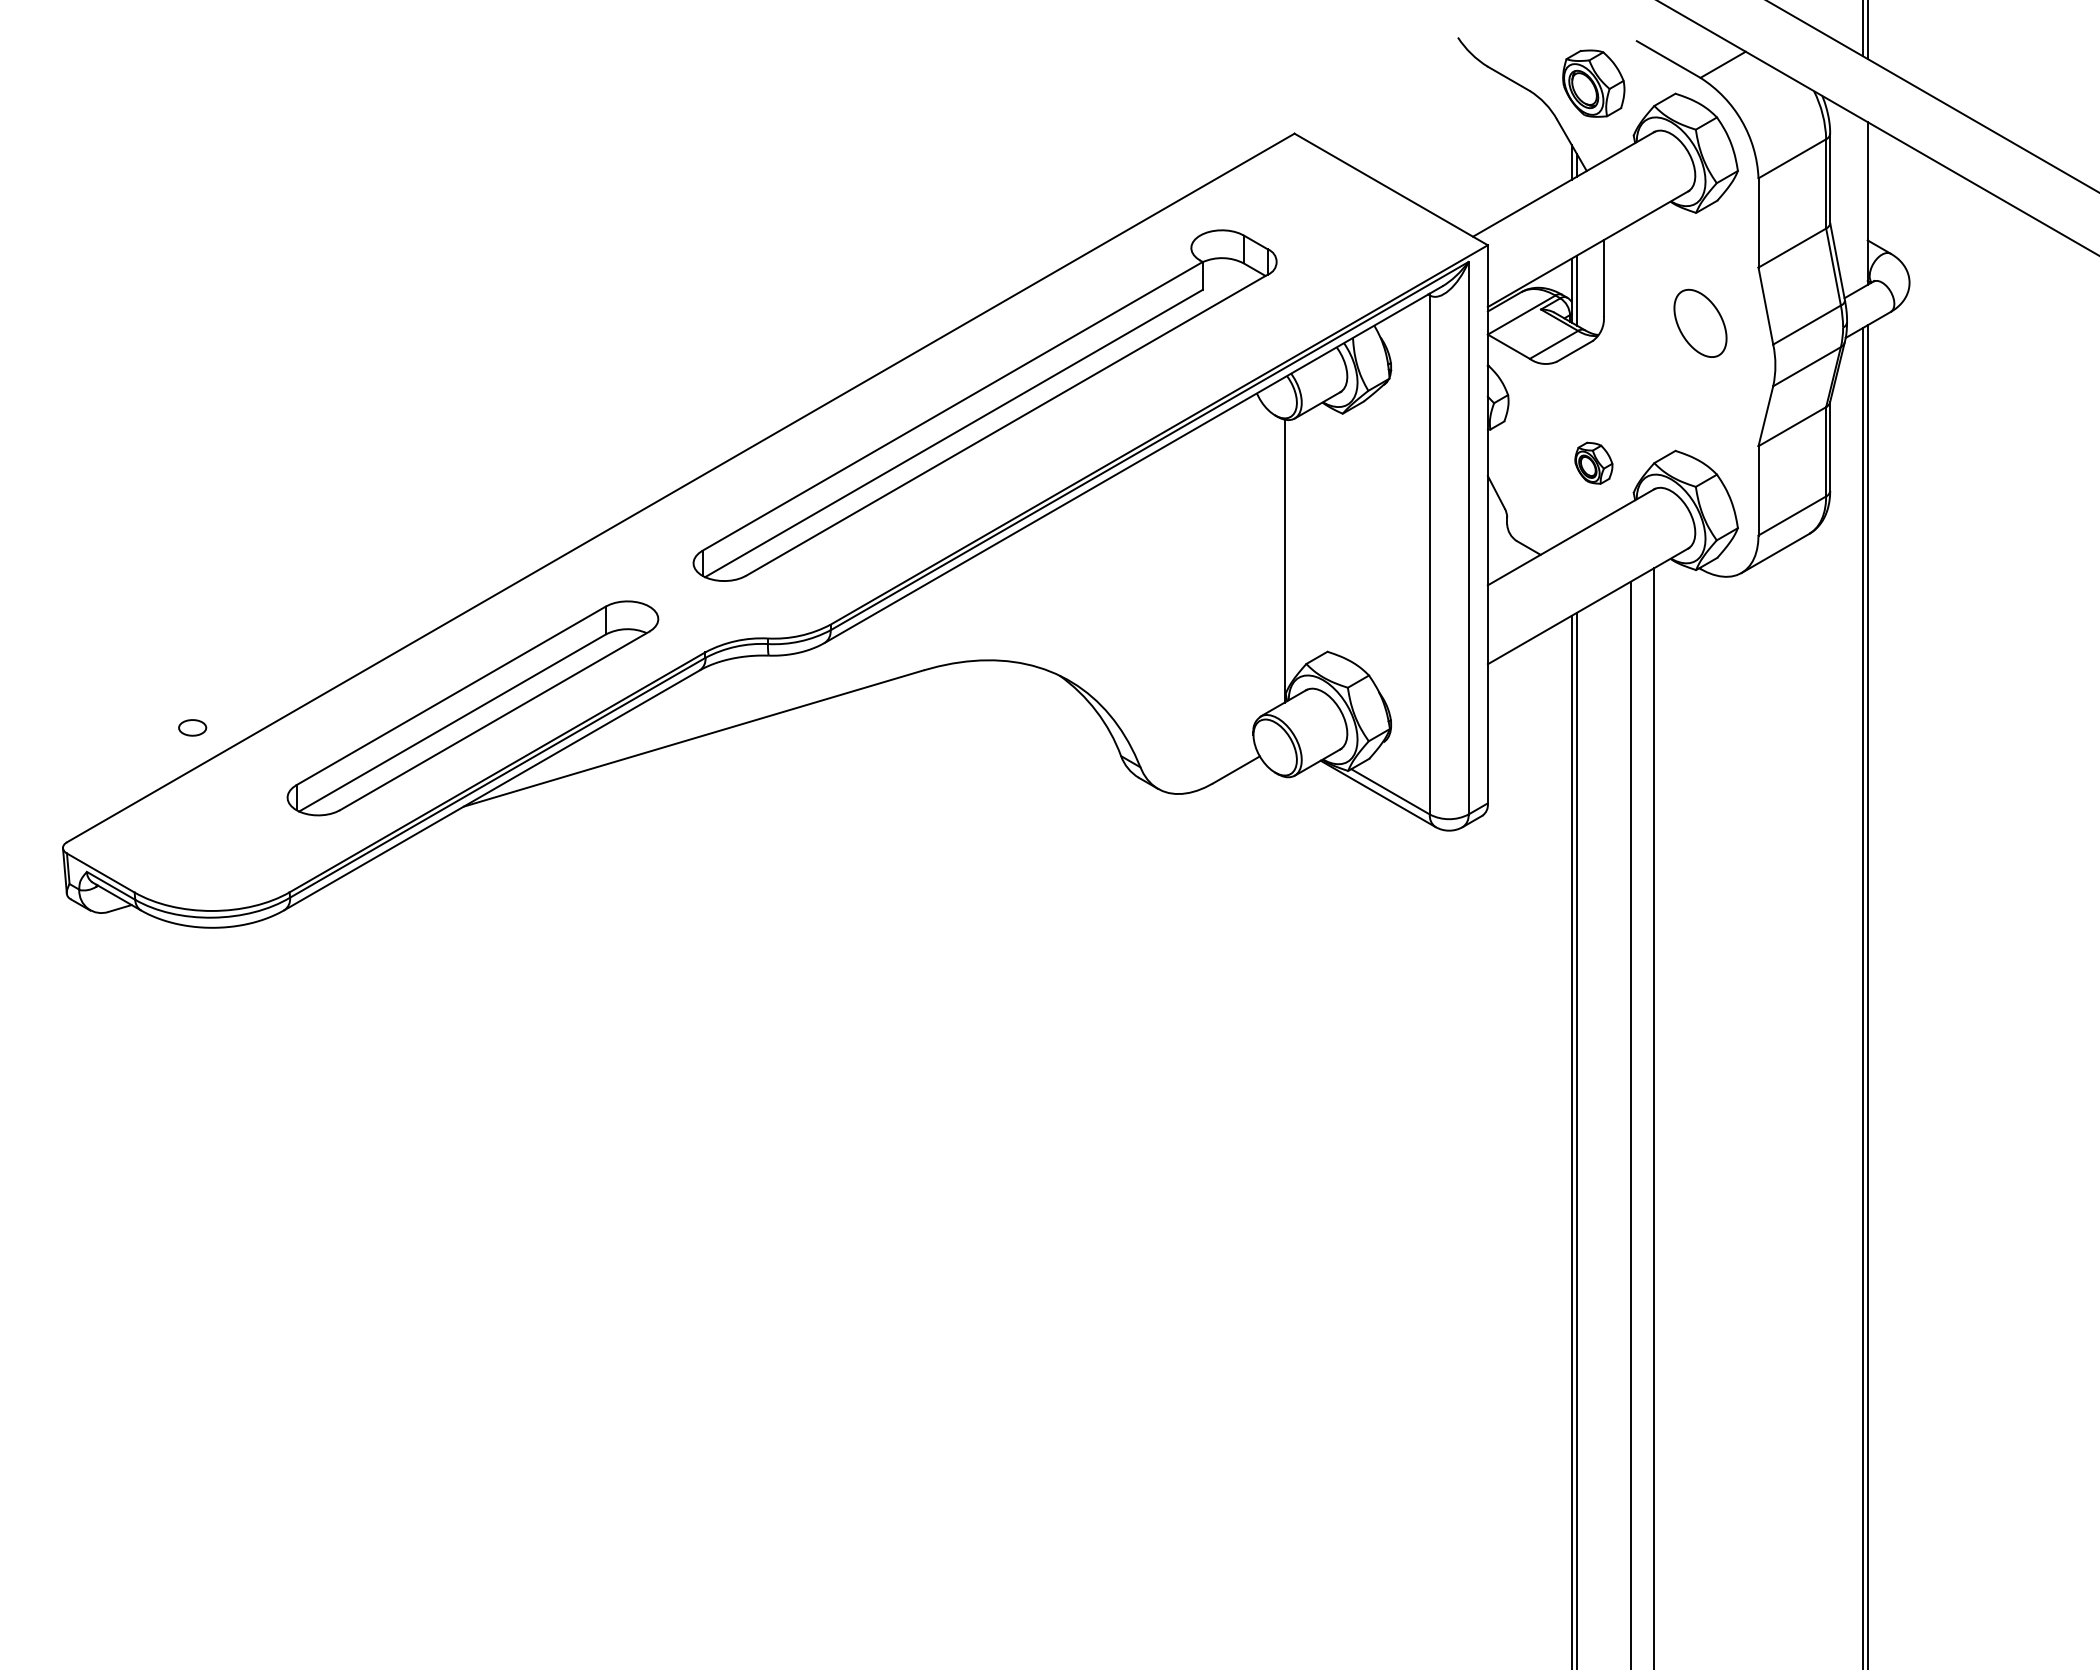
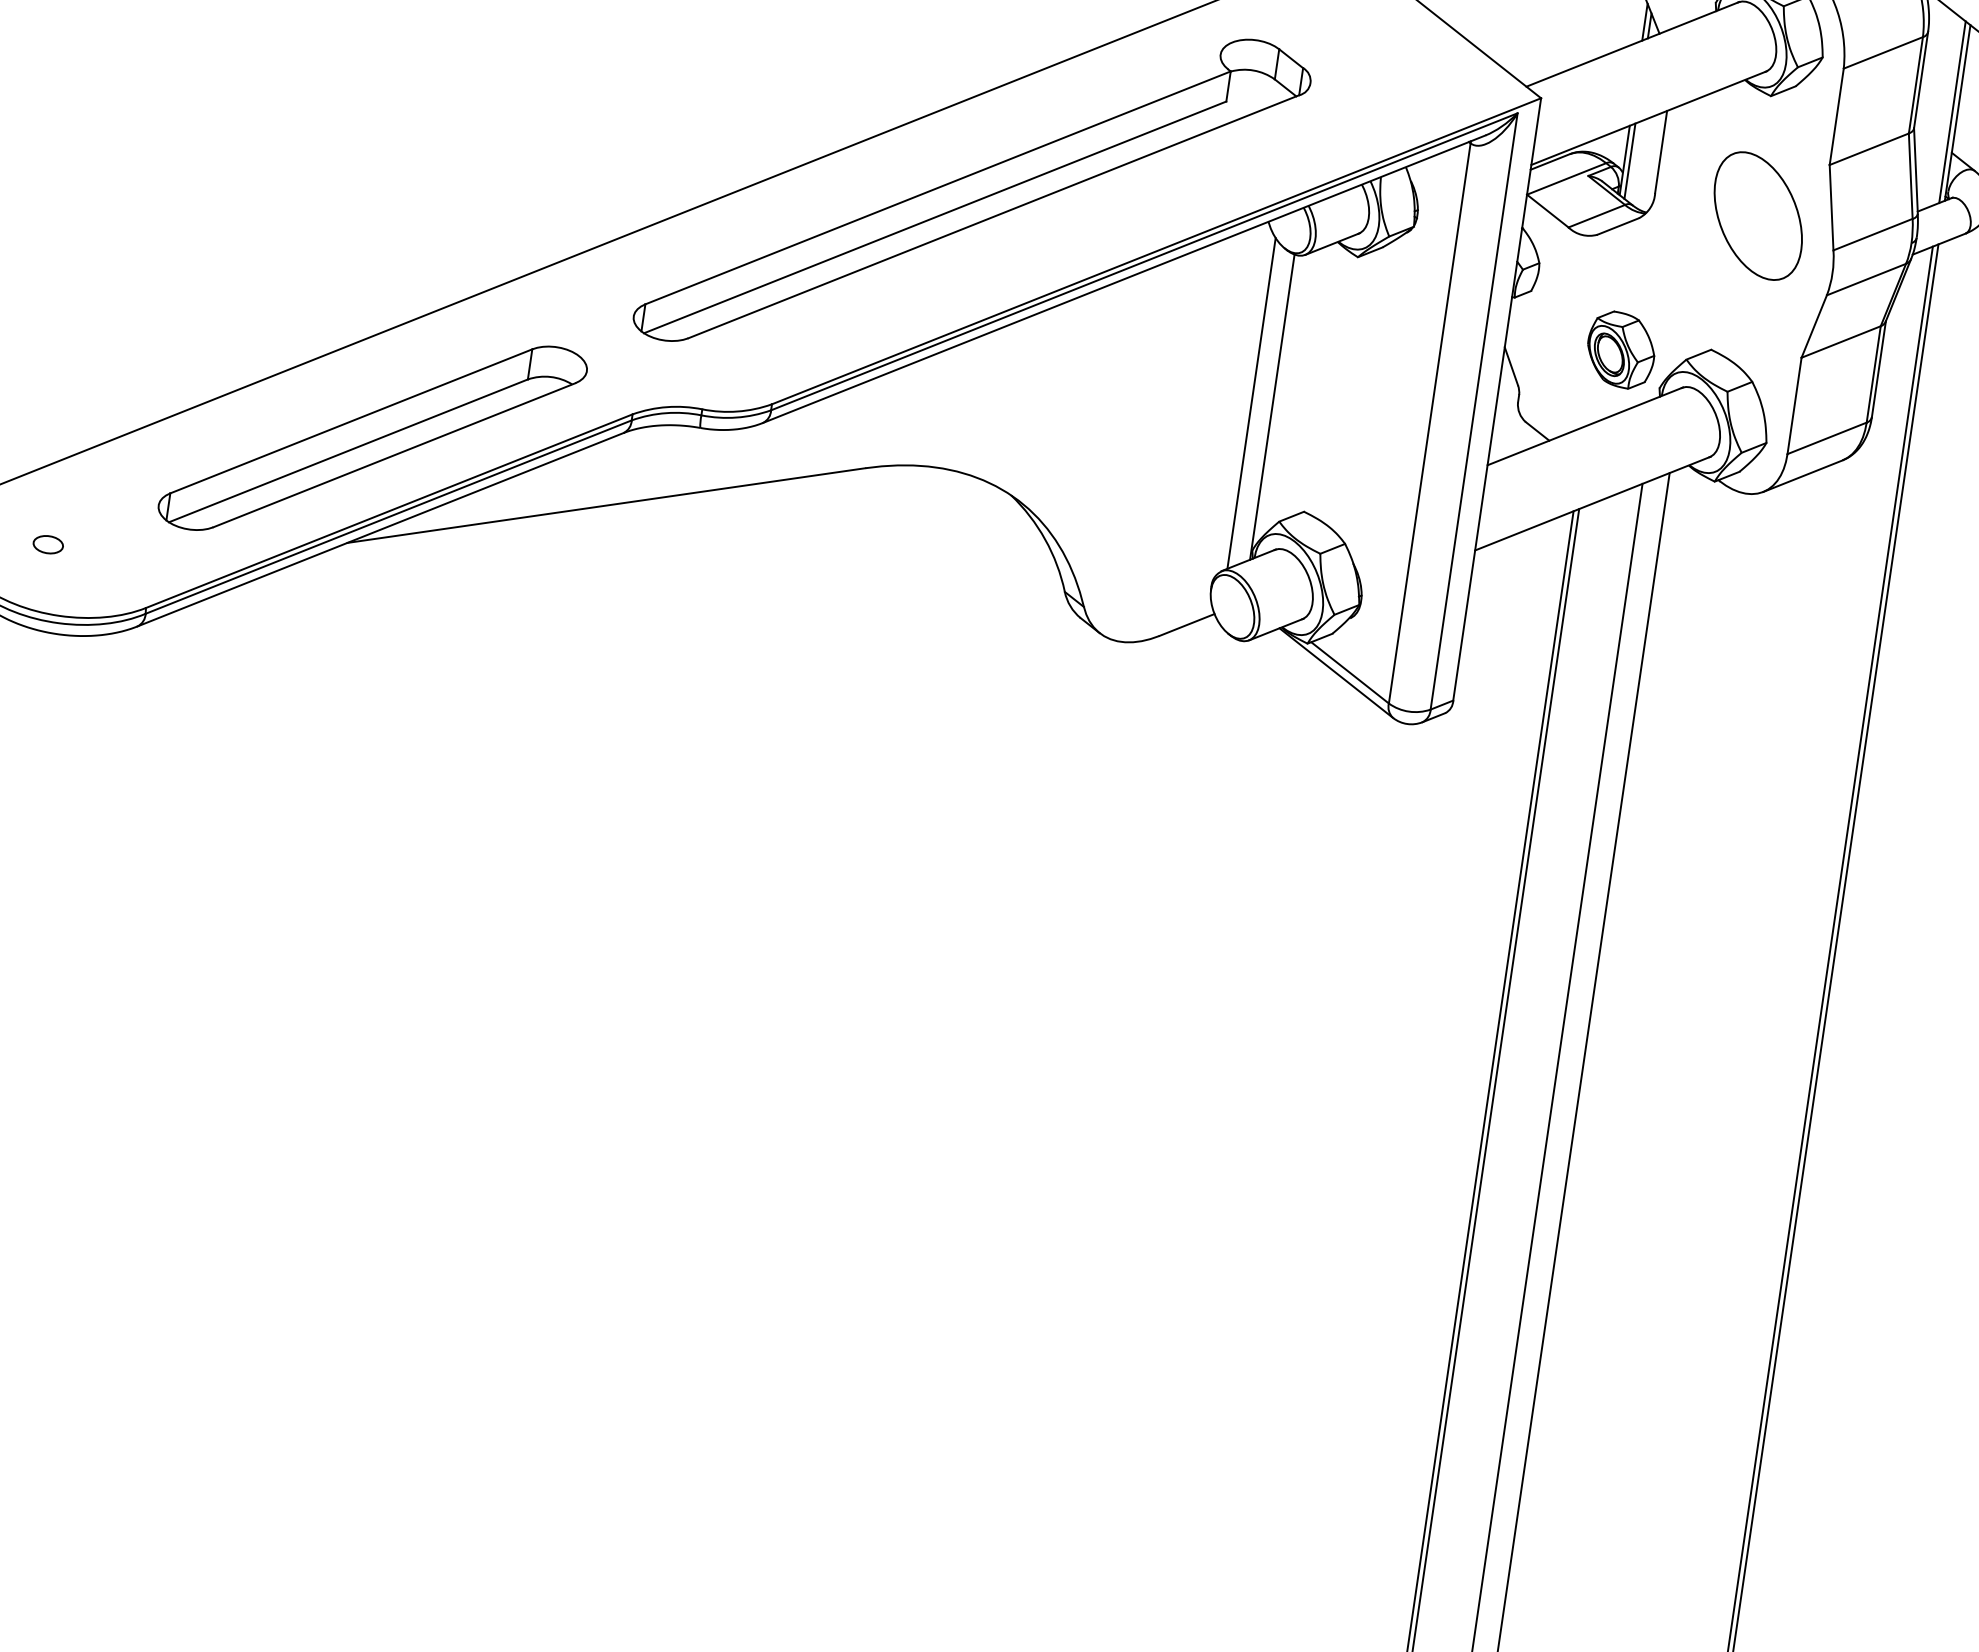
line: (1862, 203) -> (1952, 112), added
part: (1700, 323) -> (1758, 216), size x1.67
part: (1593, 463) -> (1620, 350), size x1.67
line: (1265, 560) -> (1251, 403), added
part: (192, 727) -> (48, 544), moved

